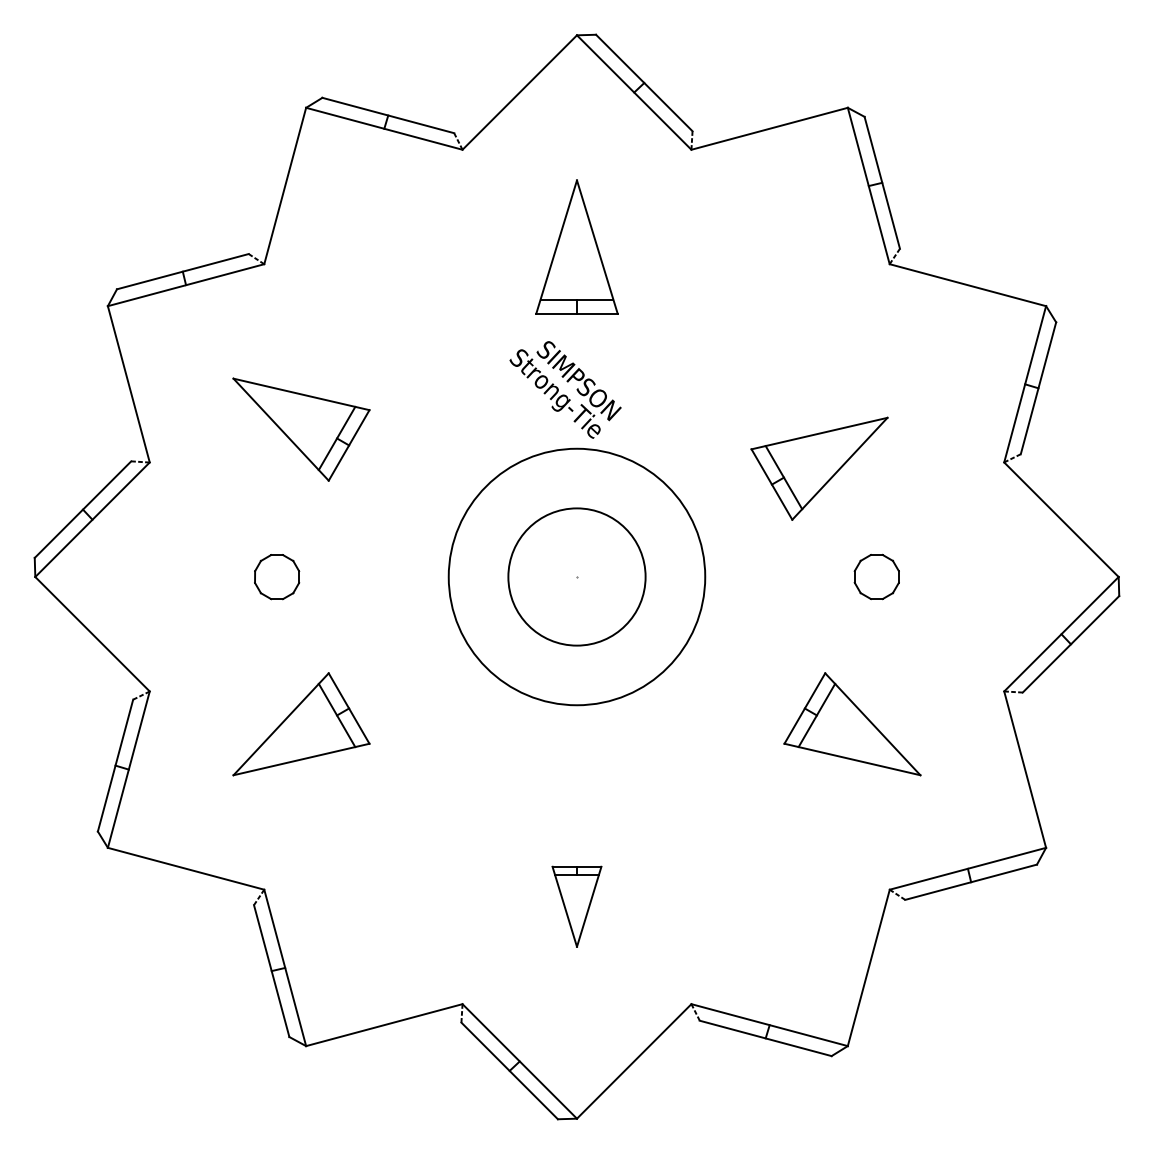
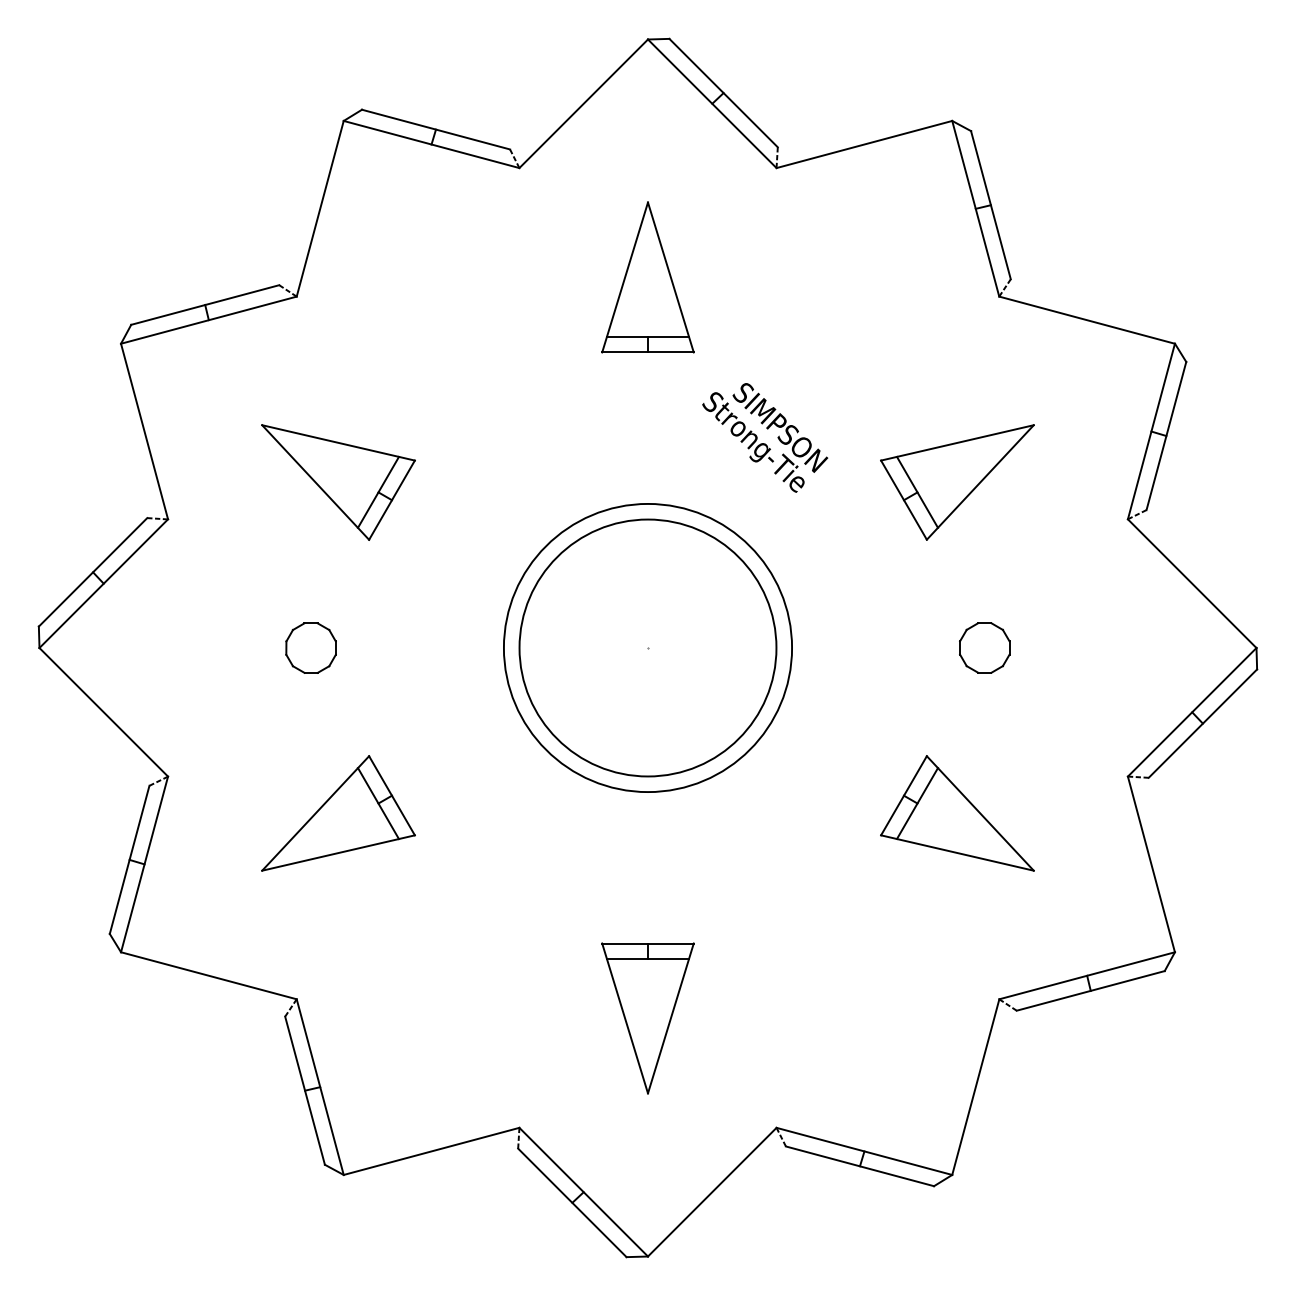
text: (565, 389) -> (765, 437), moved
part: (819, 468) -> (957, 482), moved
circle: (576, 576) -> (647, 647), size x1.67
part: (576, 906) -> (647, 1018), size x1.67

